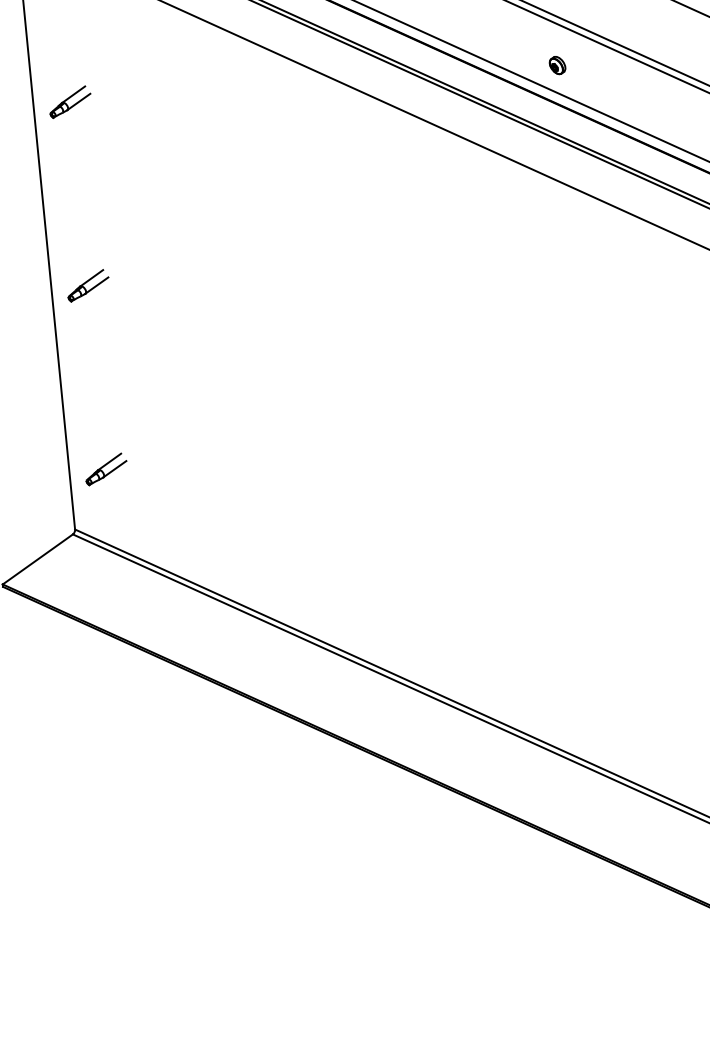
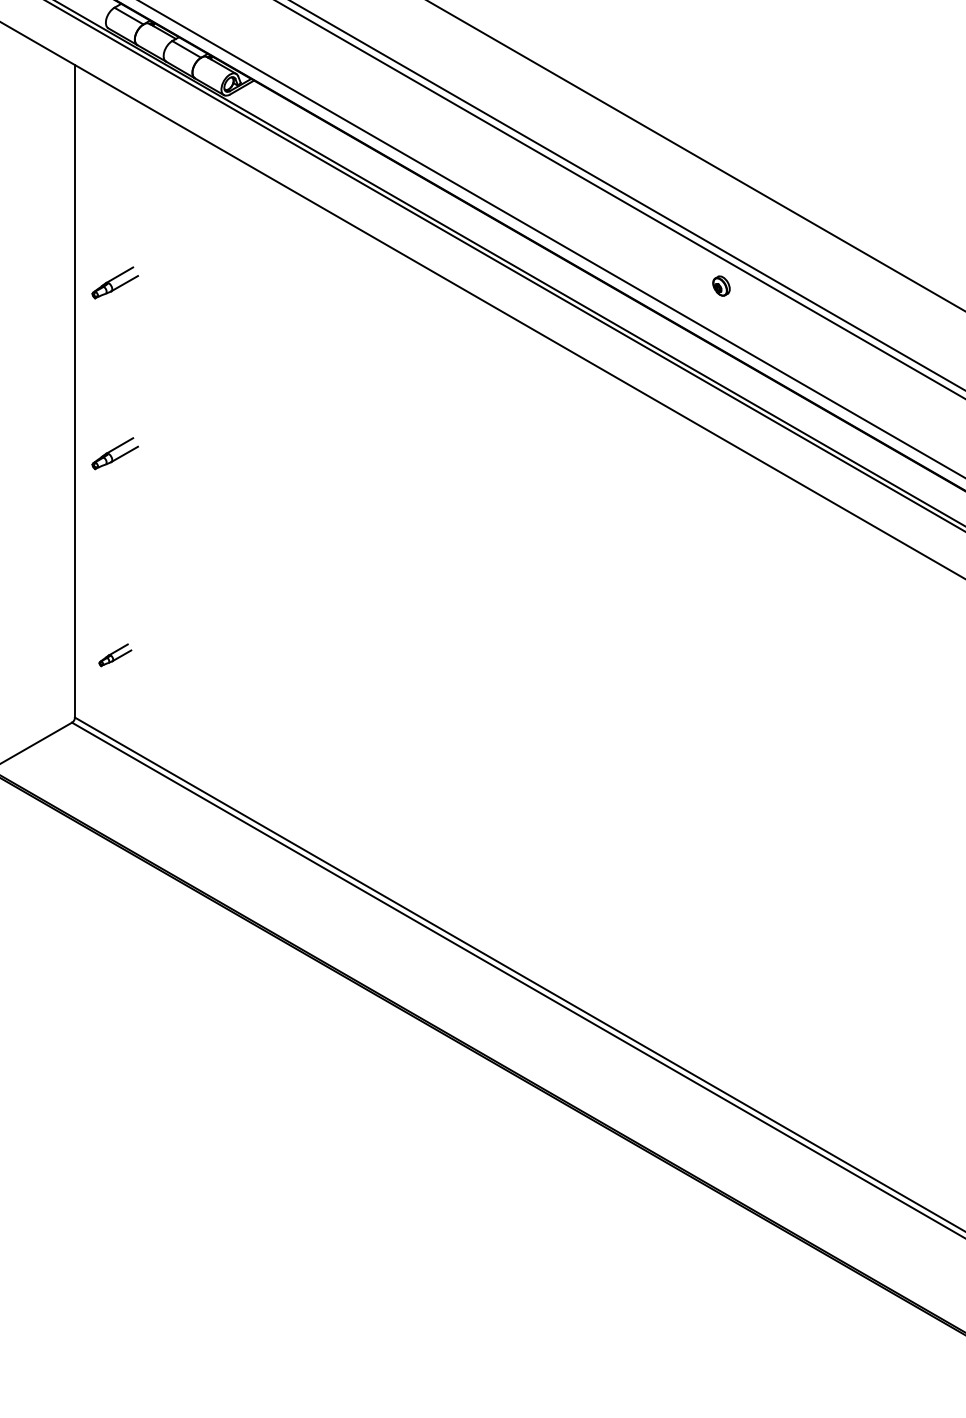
part: (557, 64) -> (721, 285), moved
part: (69, 101) -> (114, 282), moved
part: (106, 468) -> (115, 654), size x0.7

